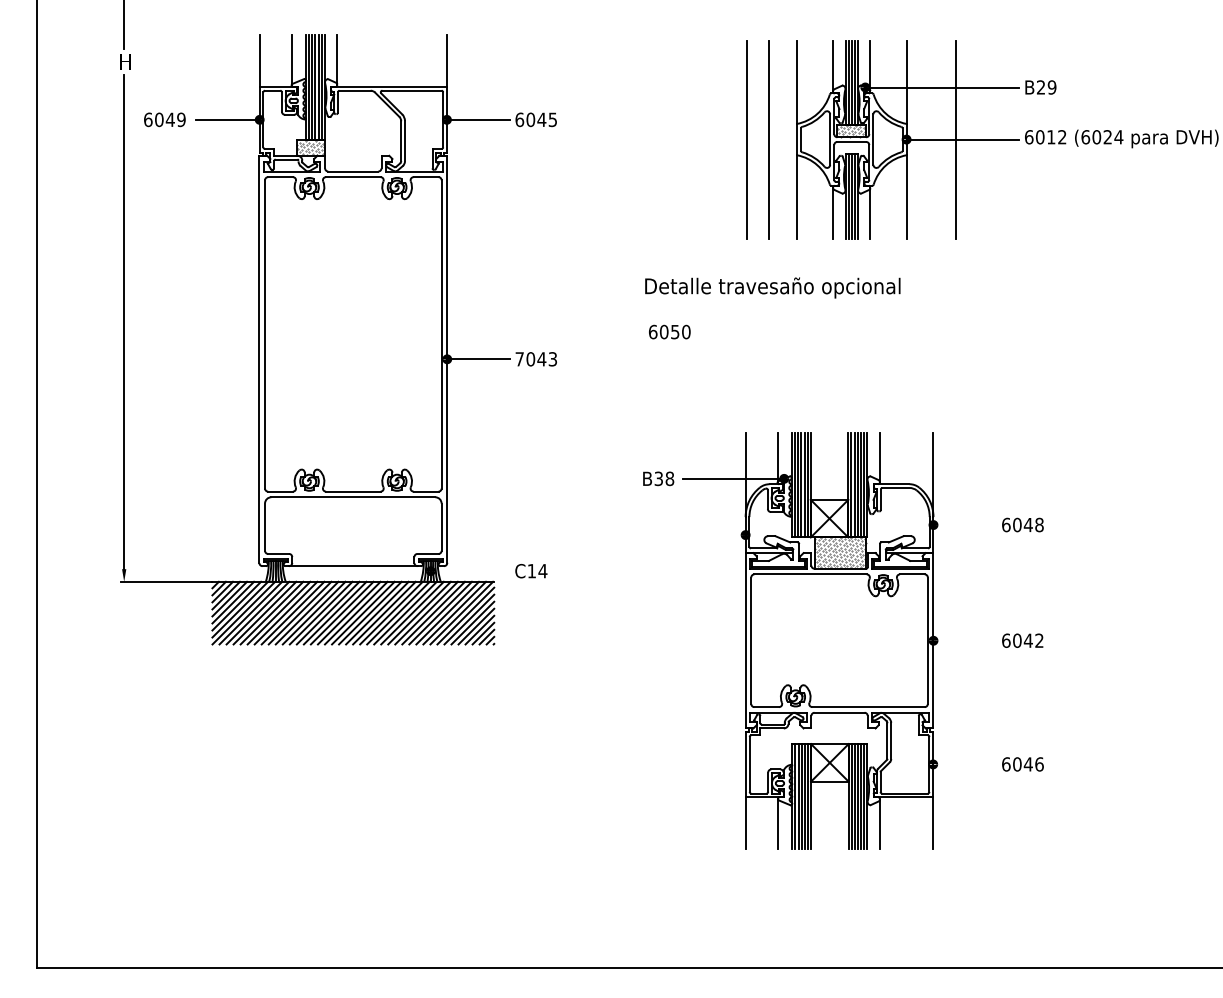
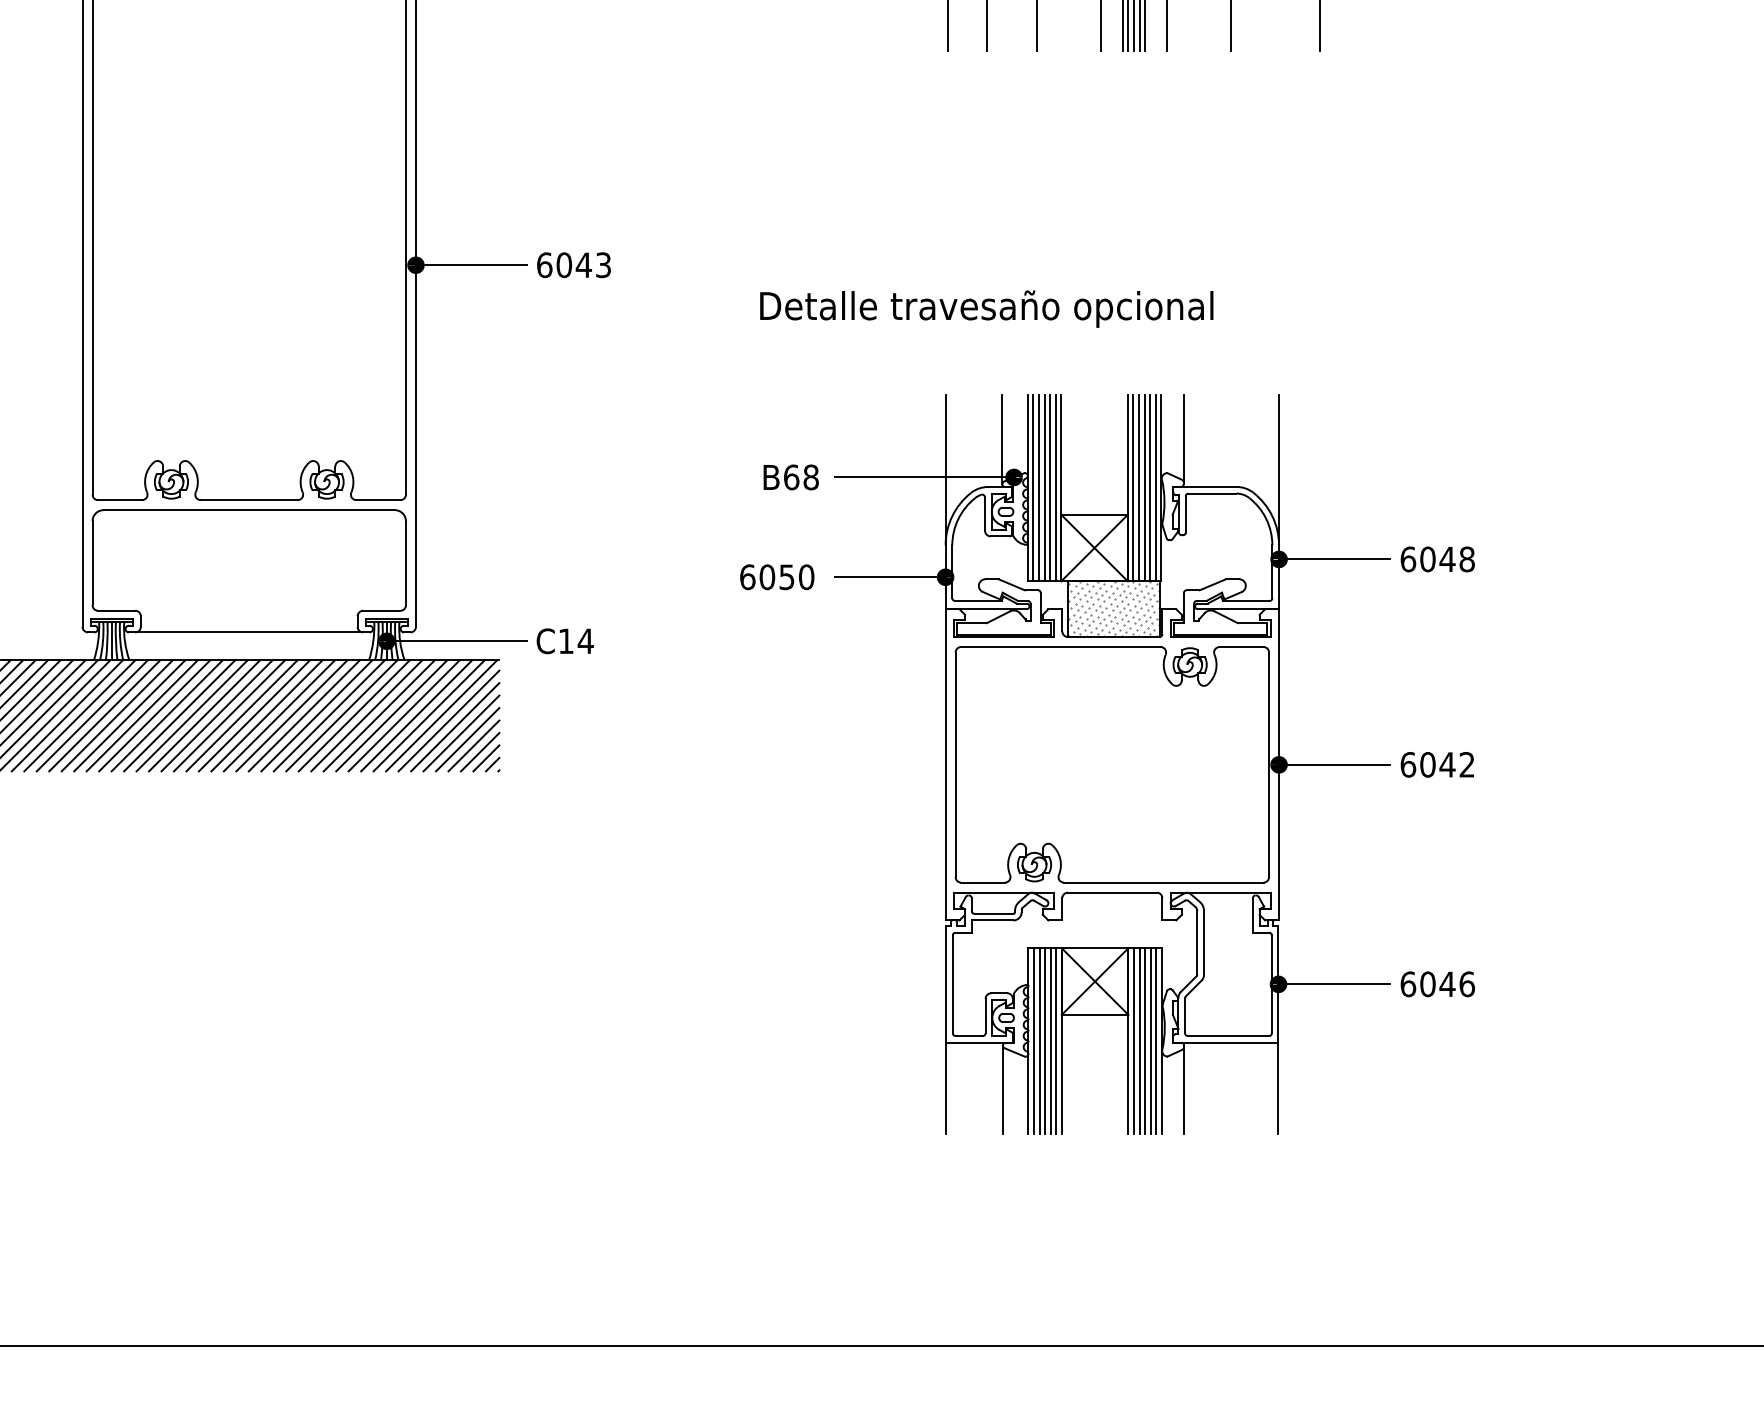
text: (772, 287) -> (986, 308), moved
text: (669, 331) -> (776, 576), moved
text: (519, 359) -> (544, 265), 7043 -> 6043
text: (658, 478) -> (790, 476), B38 -> B68
line: (964, 525) -> (1334, 560), added
line: (714, 535) -> (890, 577), added
line: (469, 571) -> (455, 641), added
line: (964, 640) -> (1334, 764), added
line: (964, 764) -> (1334, 984), added

